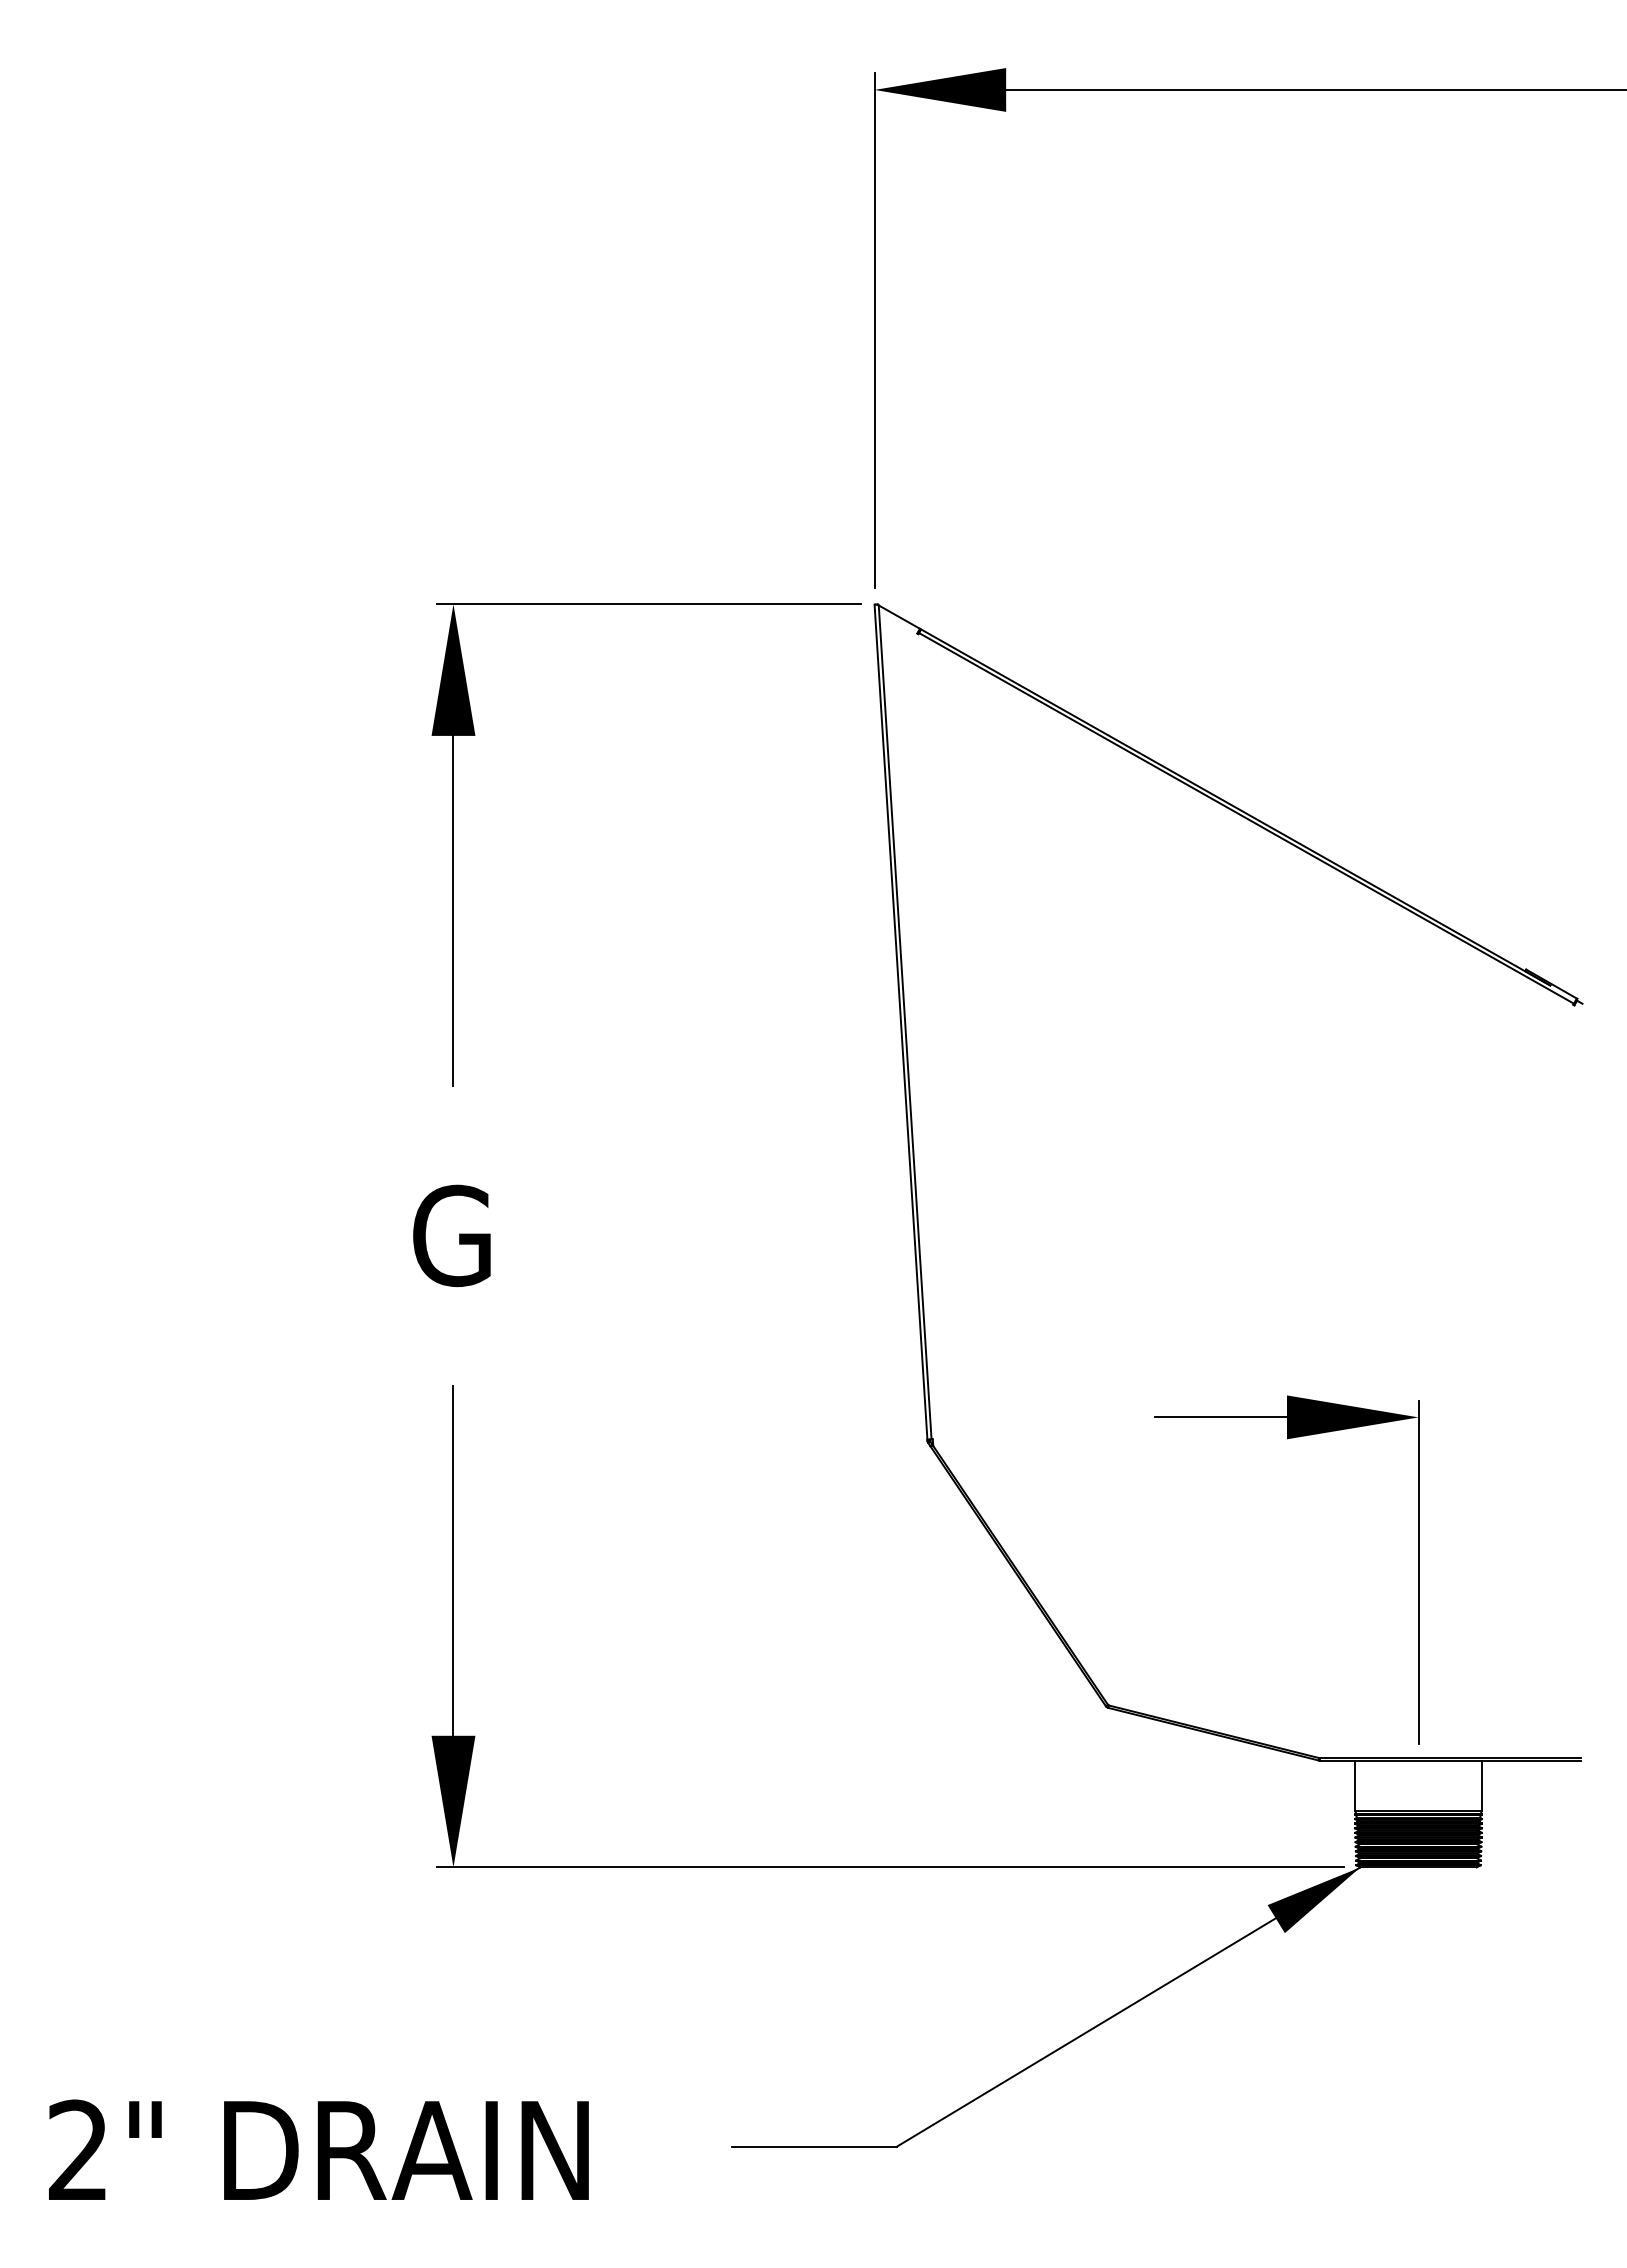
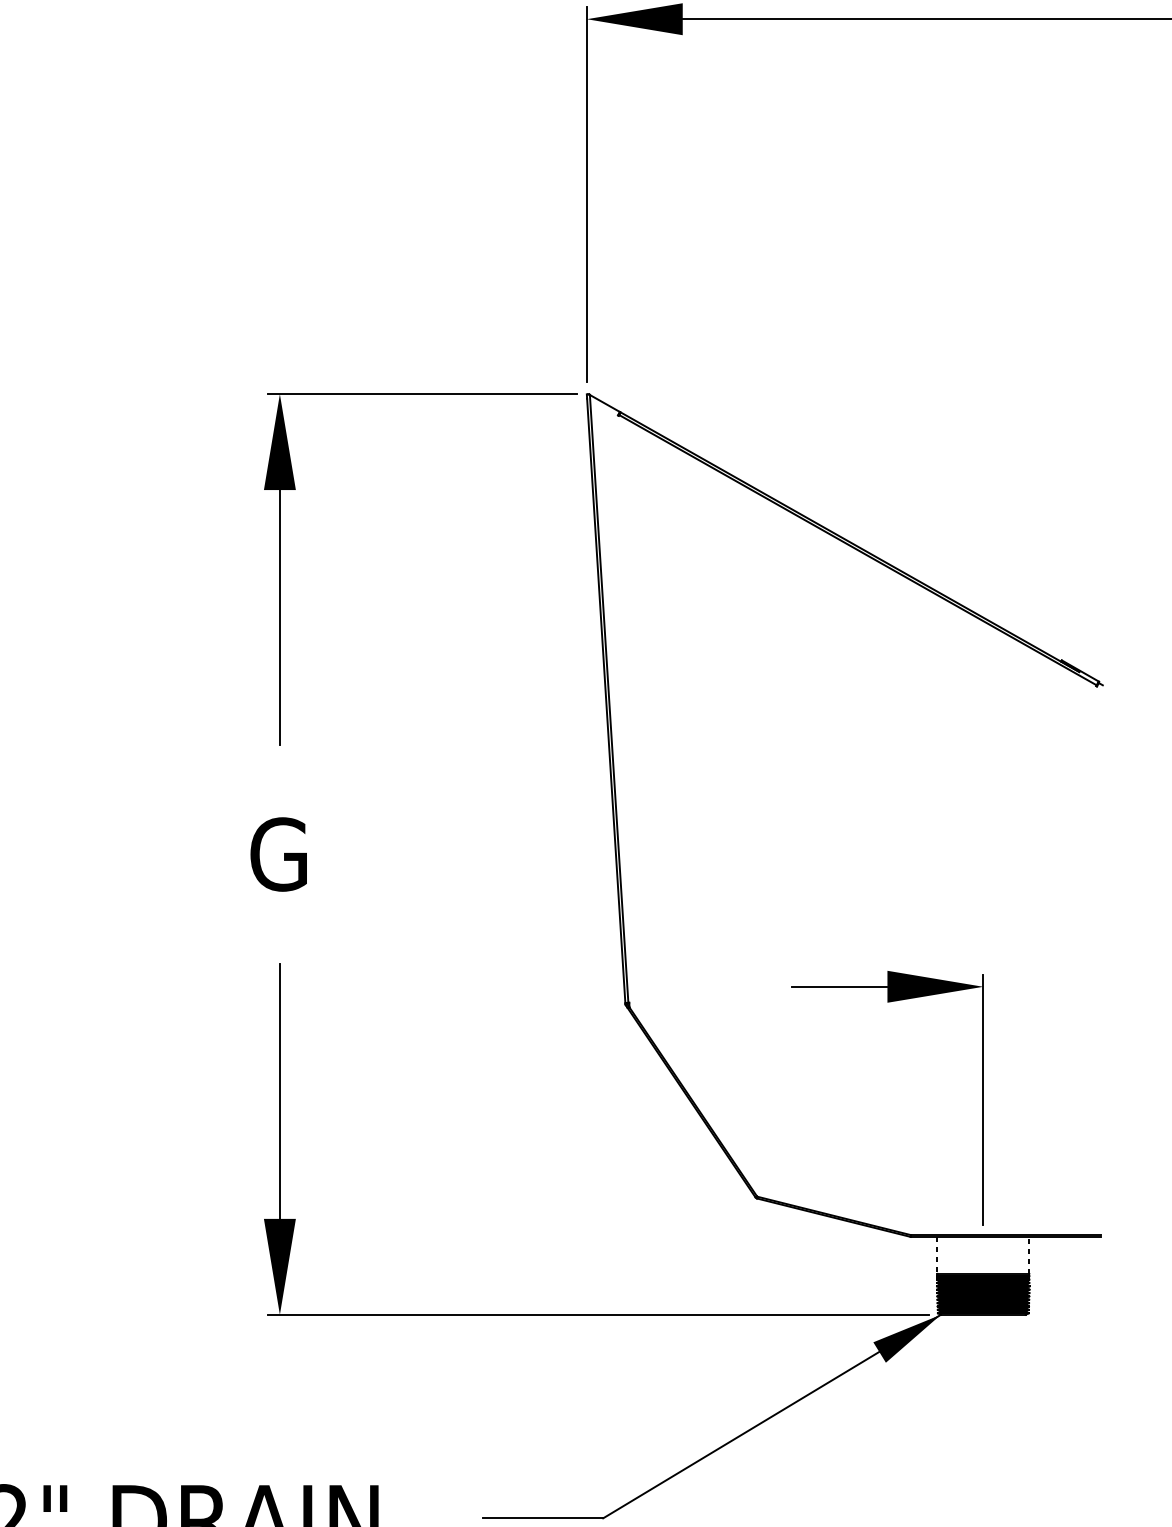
line: (1481, 1785) -> (1029, 1255), solid -> dashed
line: (1355, 1786) -> (937, 1255), solid -> dashed

